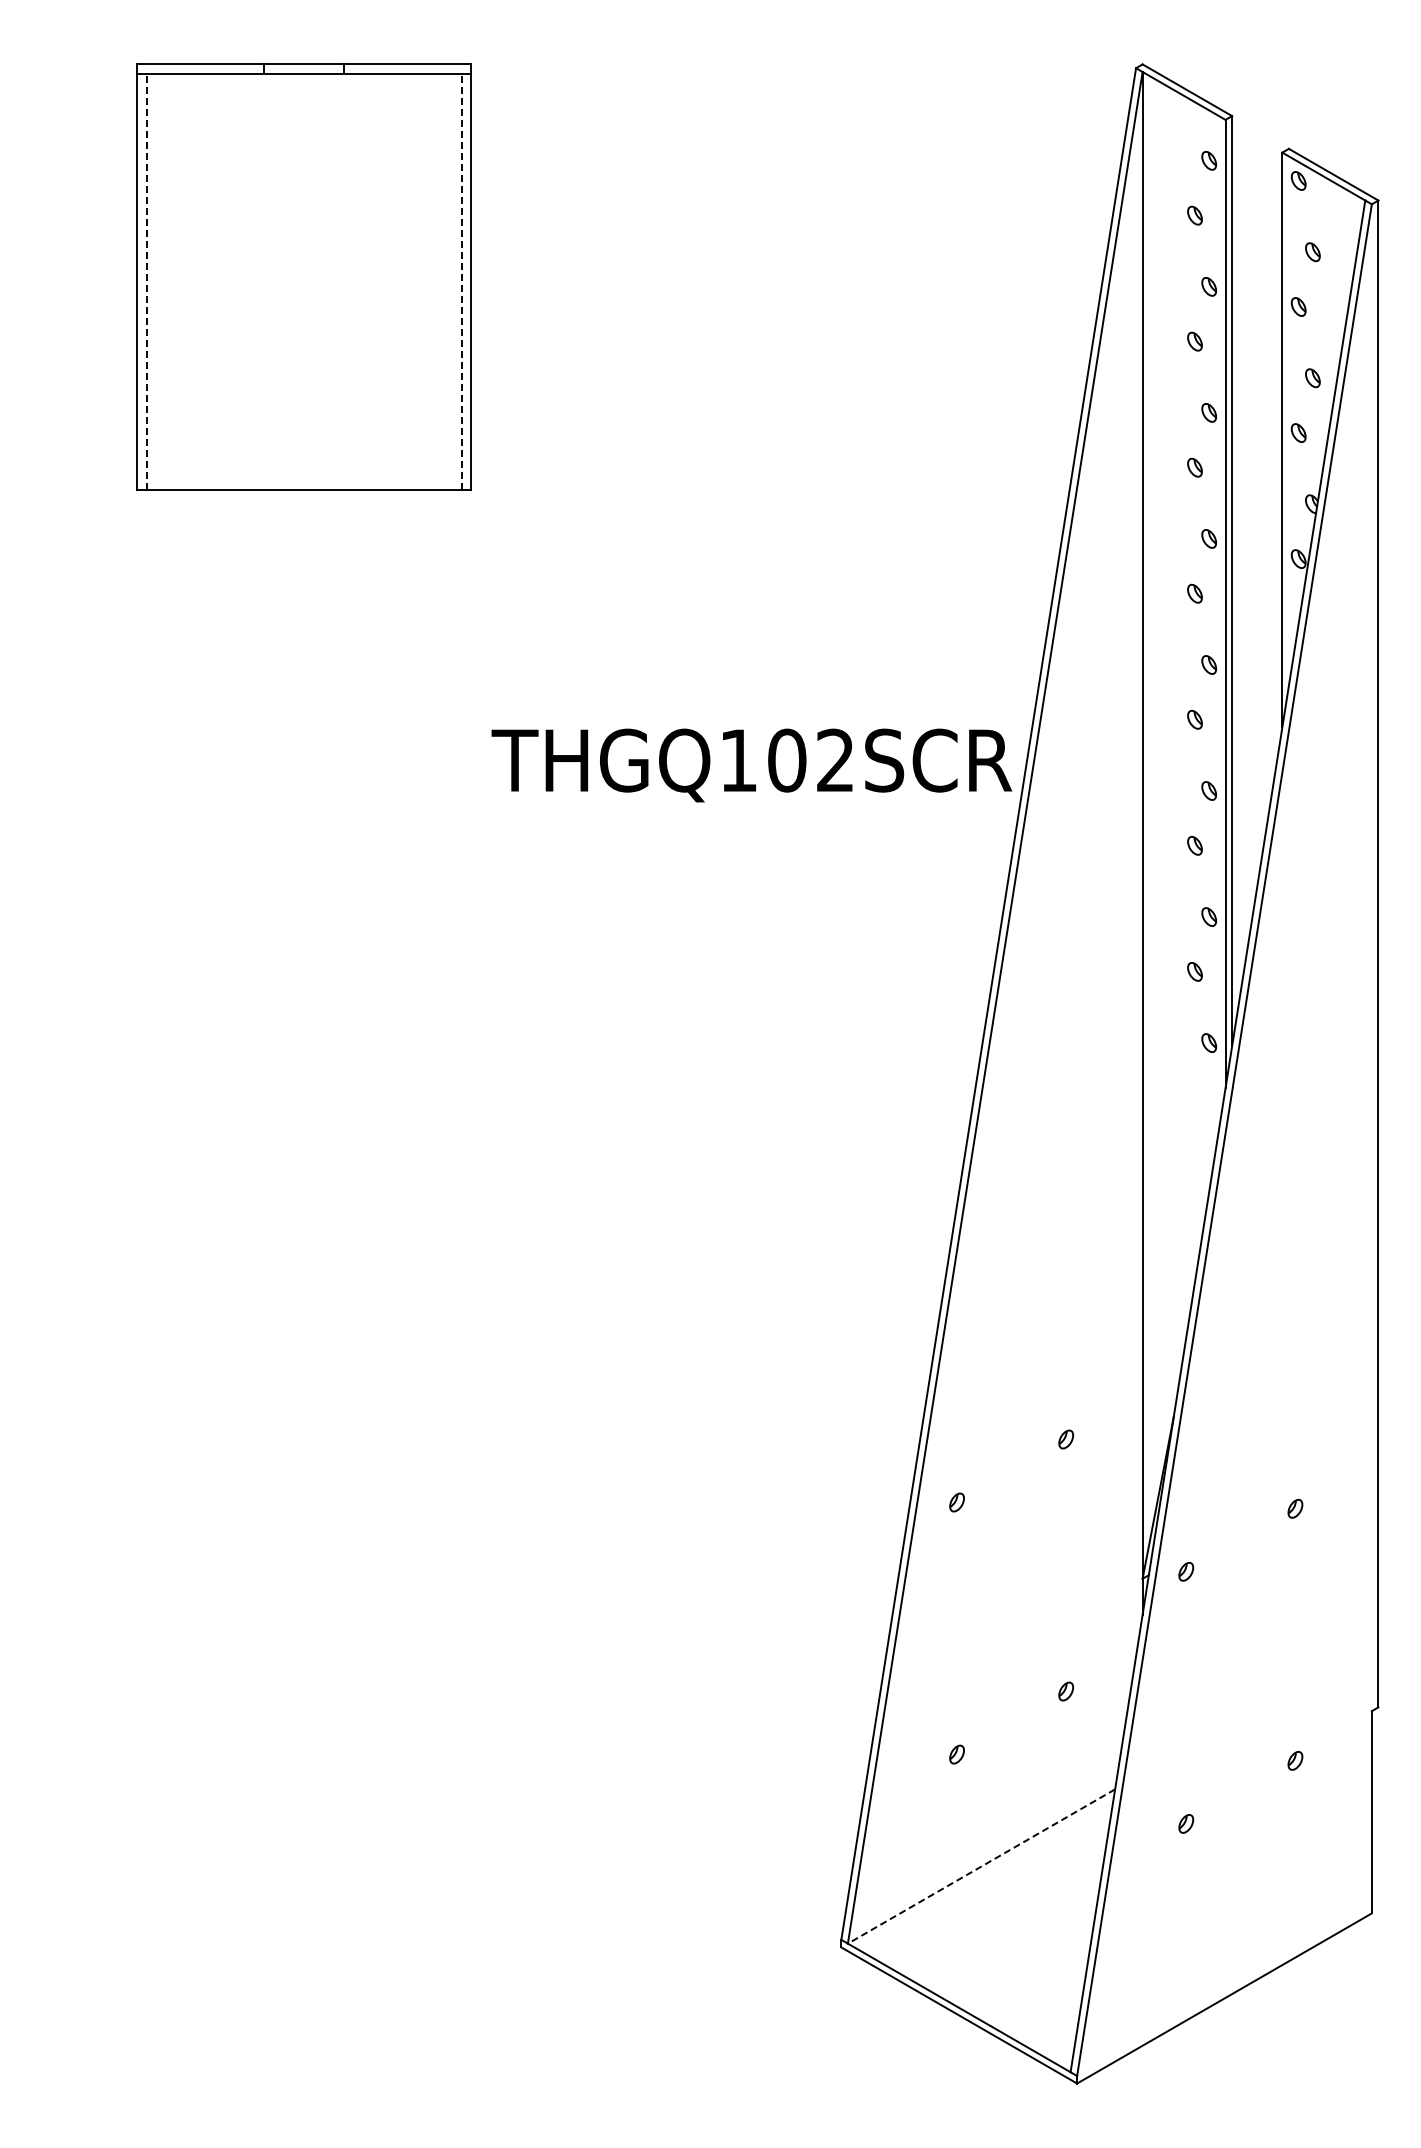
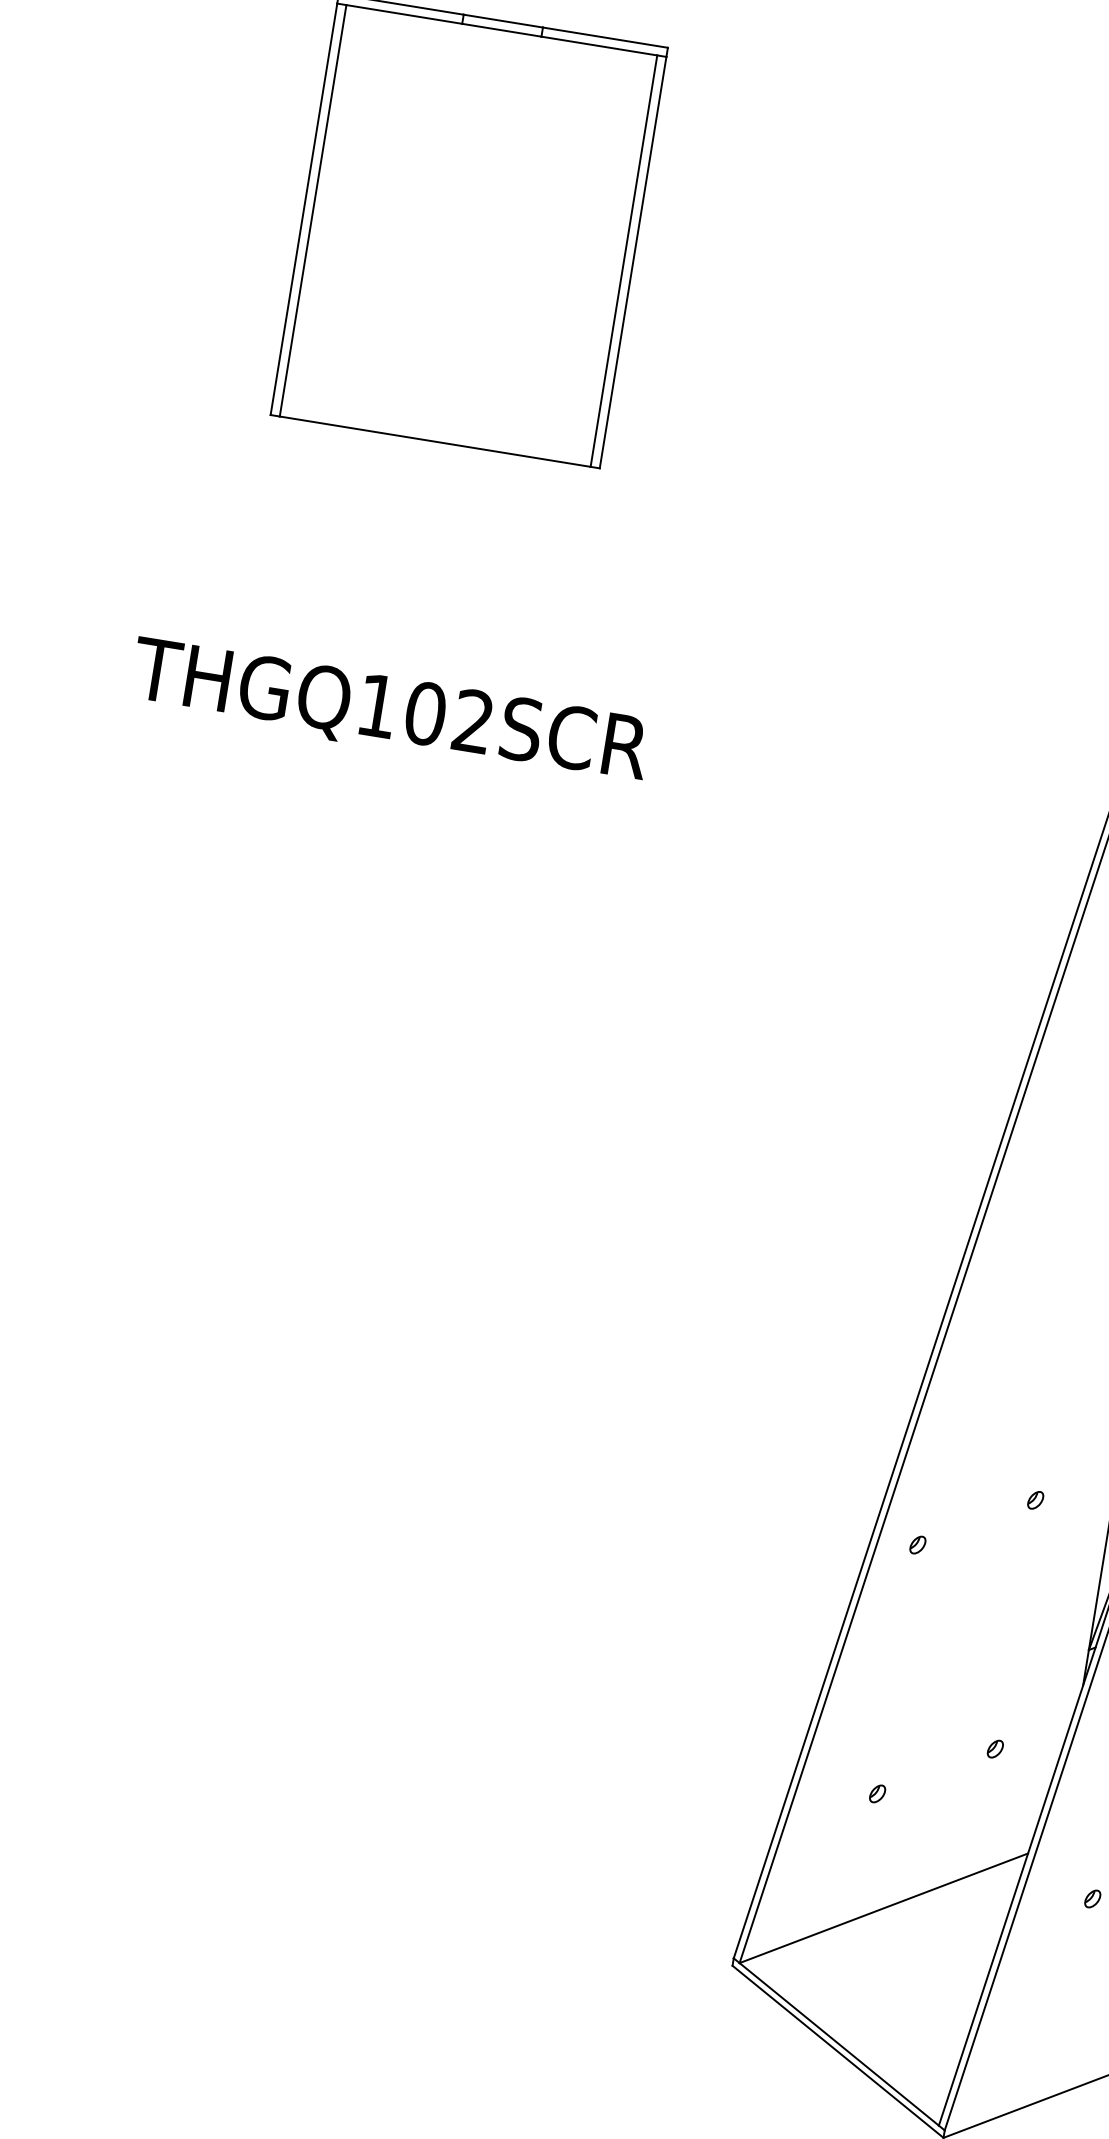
line: (146, 281) -> (312, 210), dashed -> solid
line: (461, 281) -> (623, 260), dashed -> solid
text: (751, 765) -> (389, 712), moved
line: (981, 1866) -> (883, 1908), dashed -> solid

